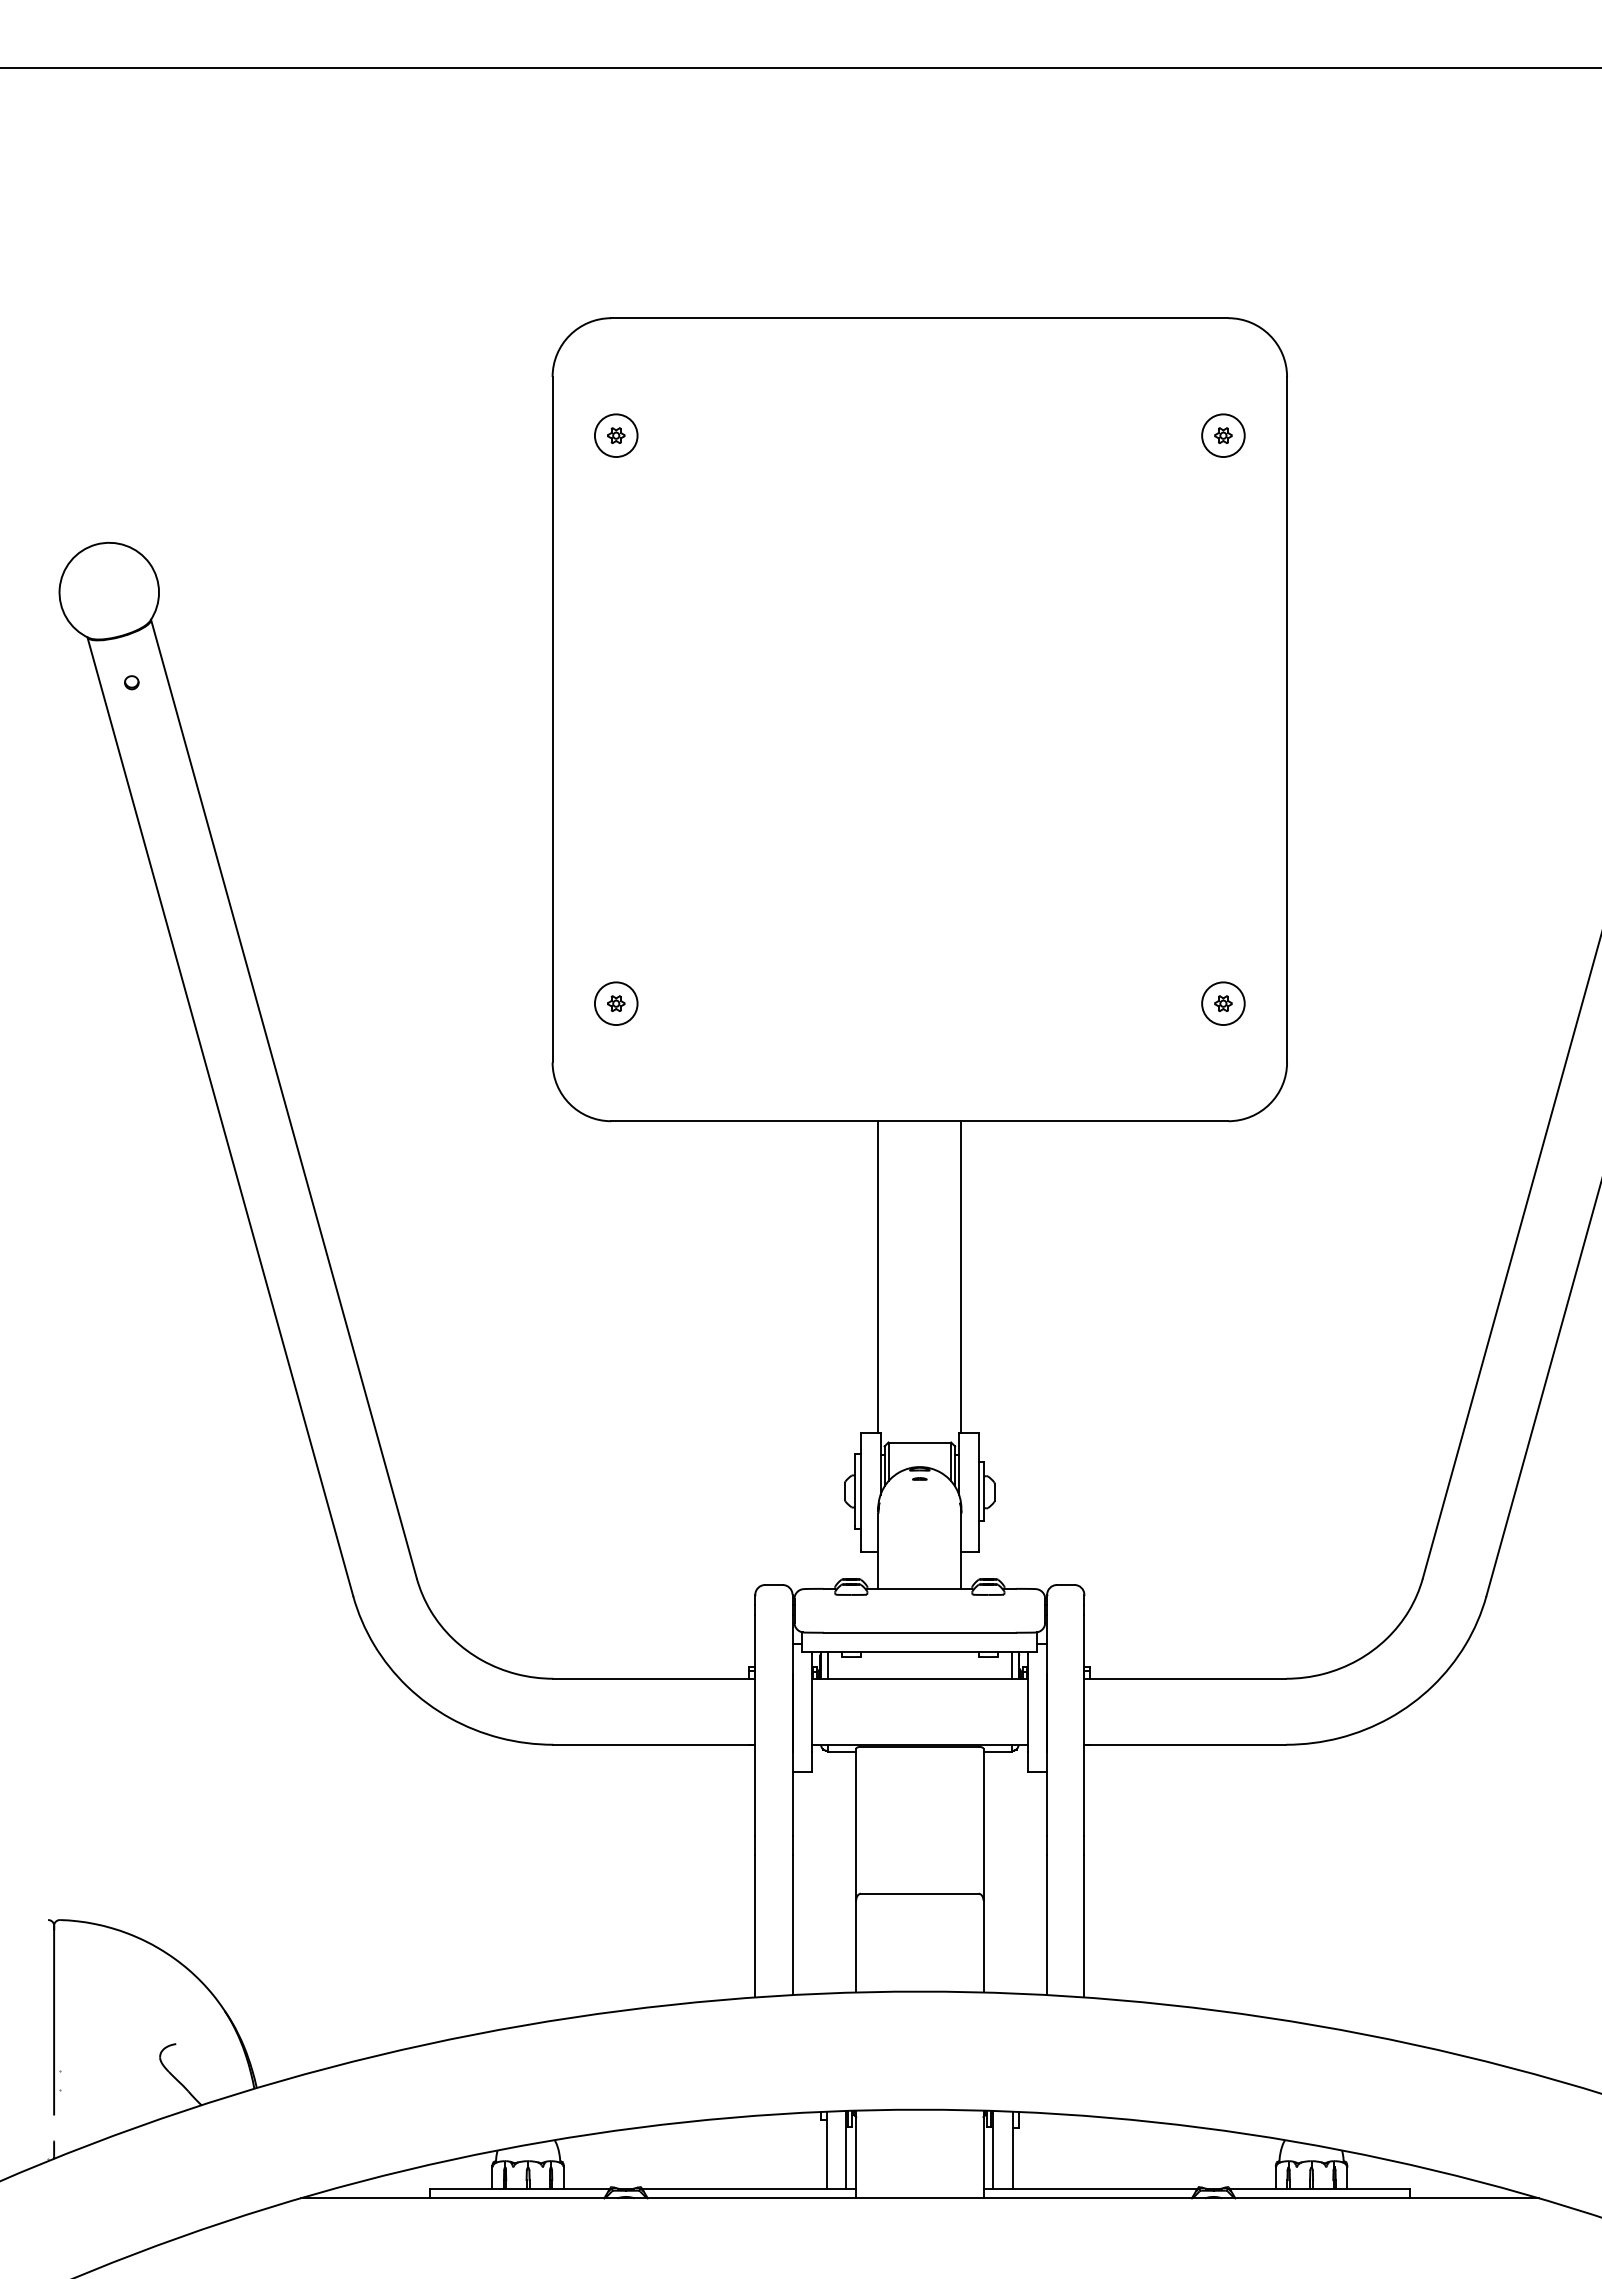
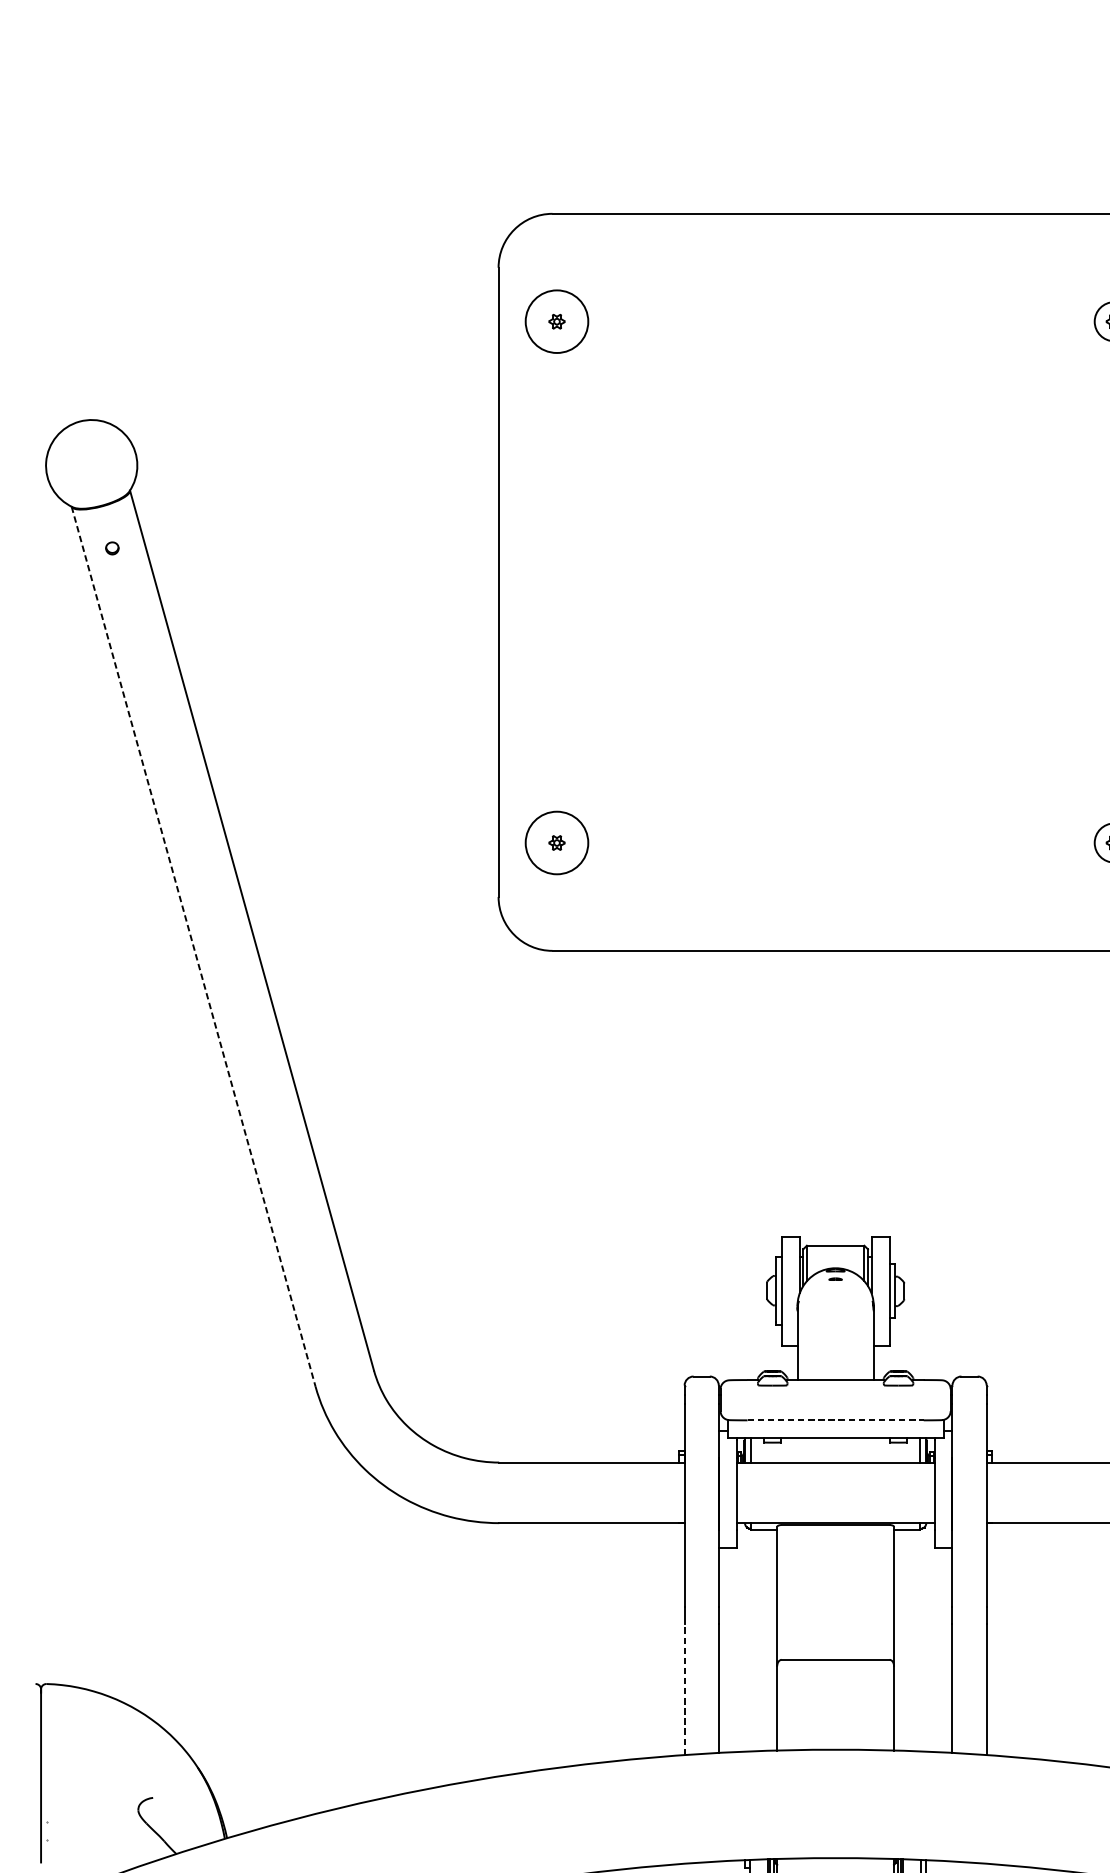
circle: (615, 435) -> (556, 321), size x1.6
circle: (615, 1003) -> (556, 842), size x1.6
line: (220, 1116) -> (193, 946), solid -> dashed
line: (878, 1276) -> (797, 1093), removed
line: (961, 1276) -> (873, 1093), removed
line: (919, 1632) -> (835, 1420), solid -> dashed
line: (755, 1925) -> (684, 1689), solid -> dashed

